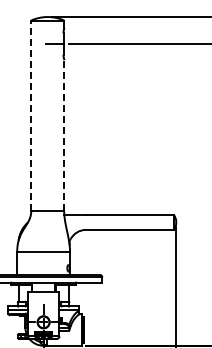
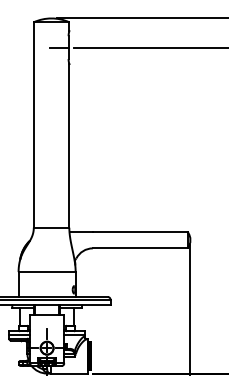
line: (31, 115) -> (34, 124), dashed -> solid
line: (64, 135) -> (69, 146), dashed -> solid

